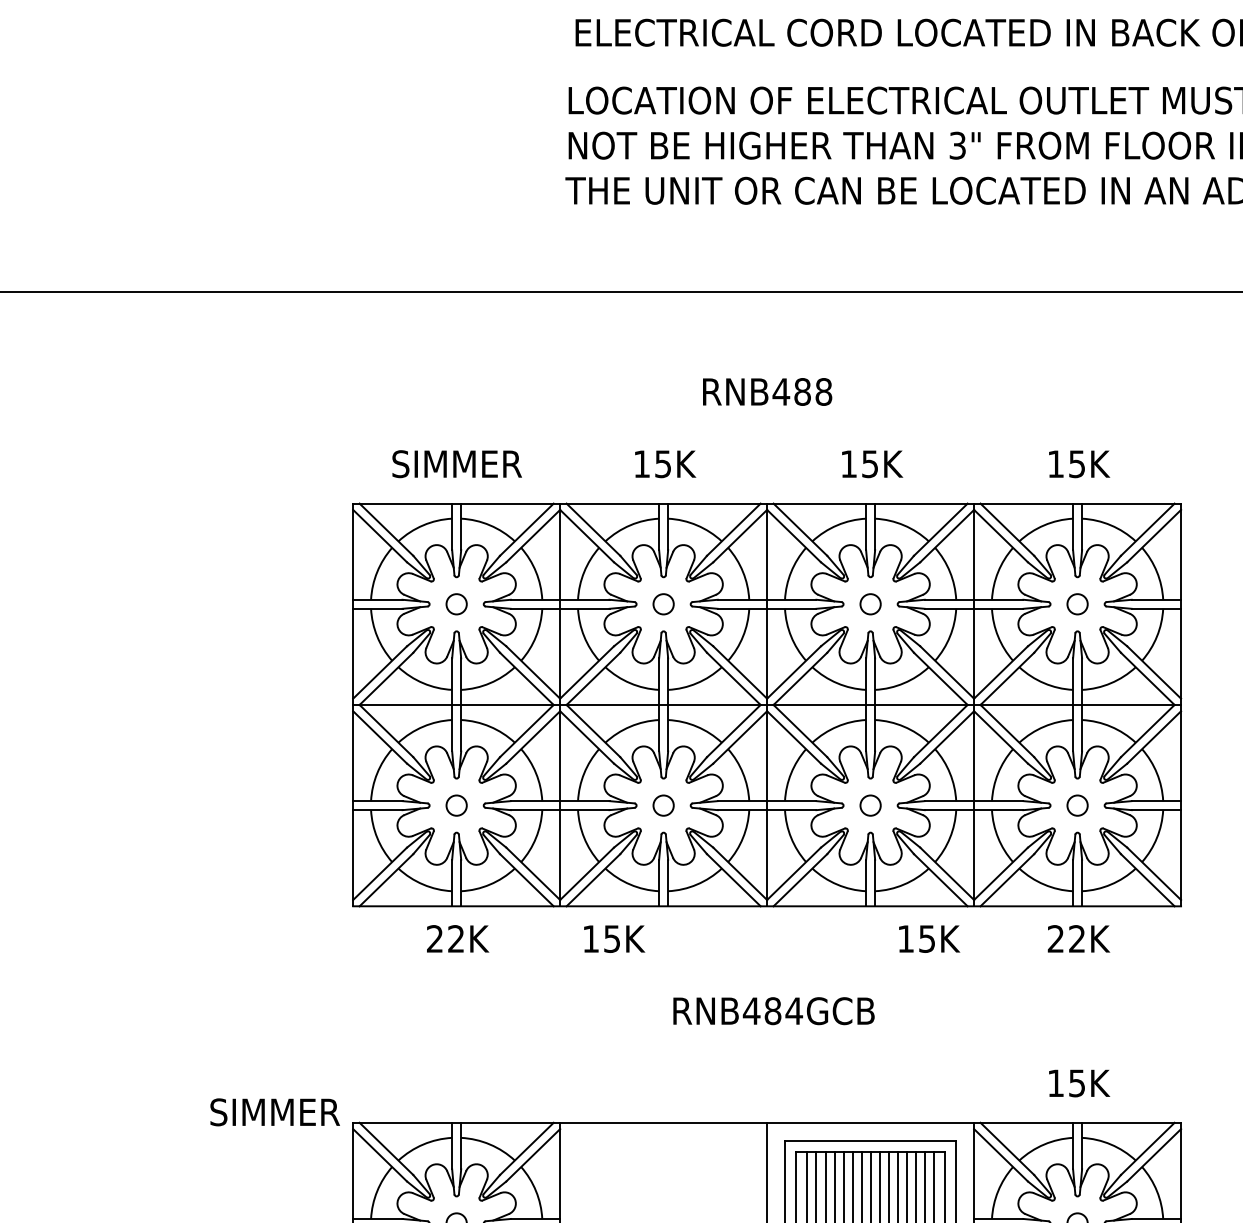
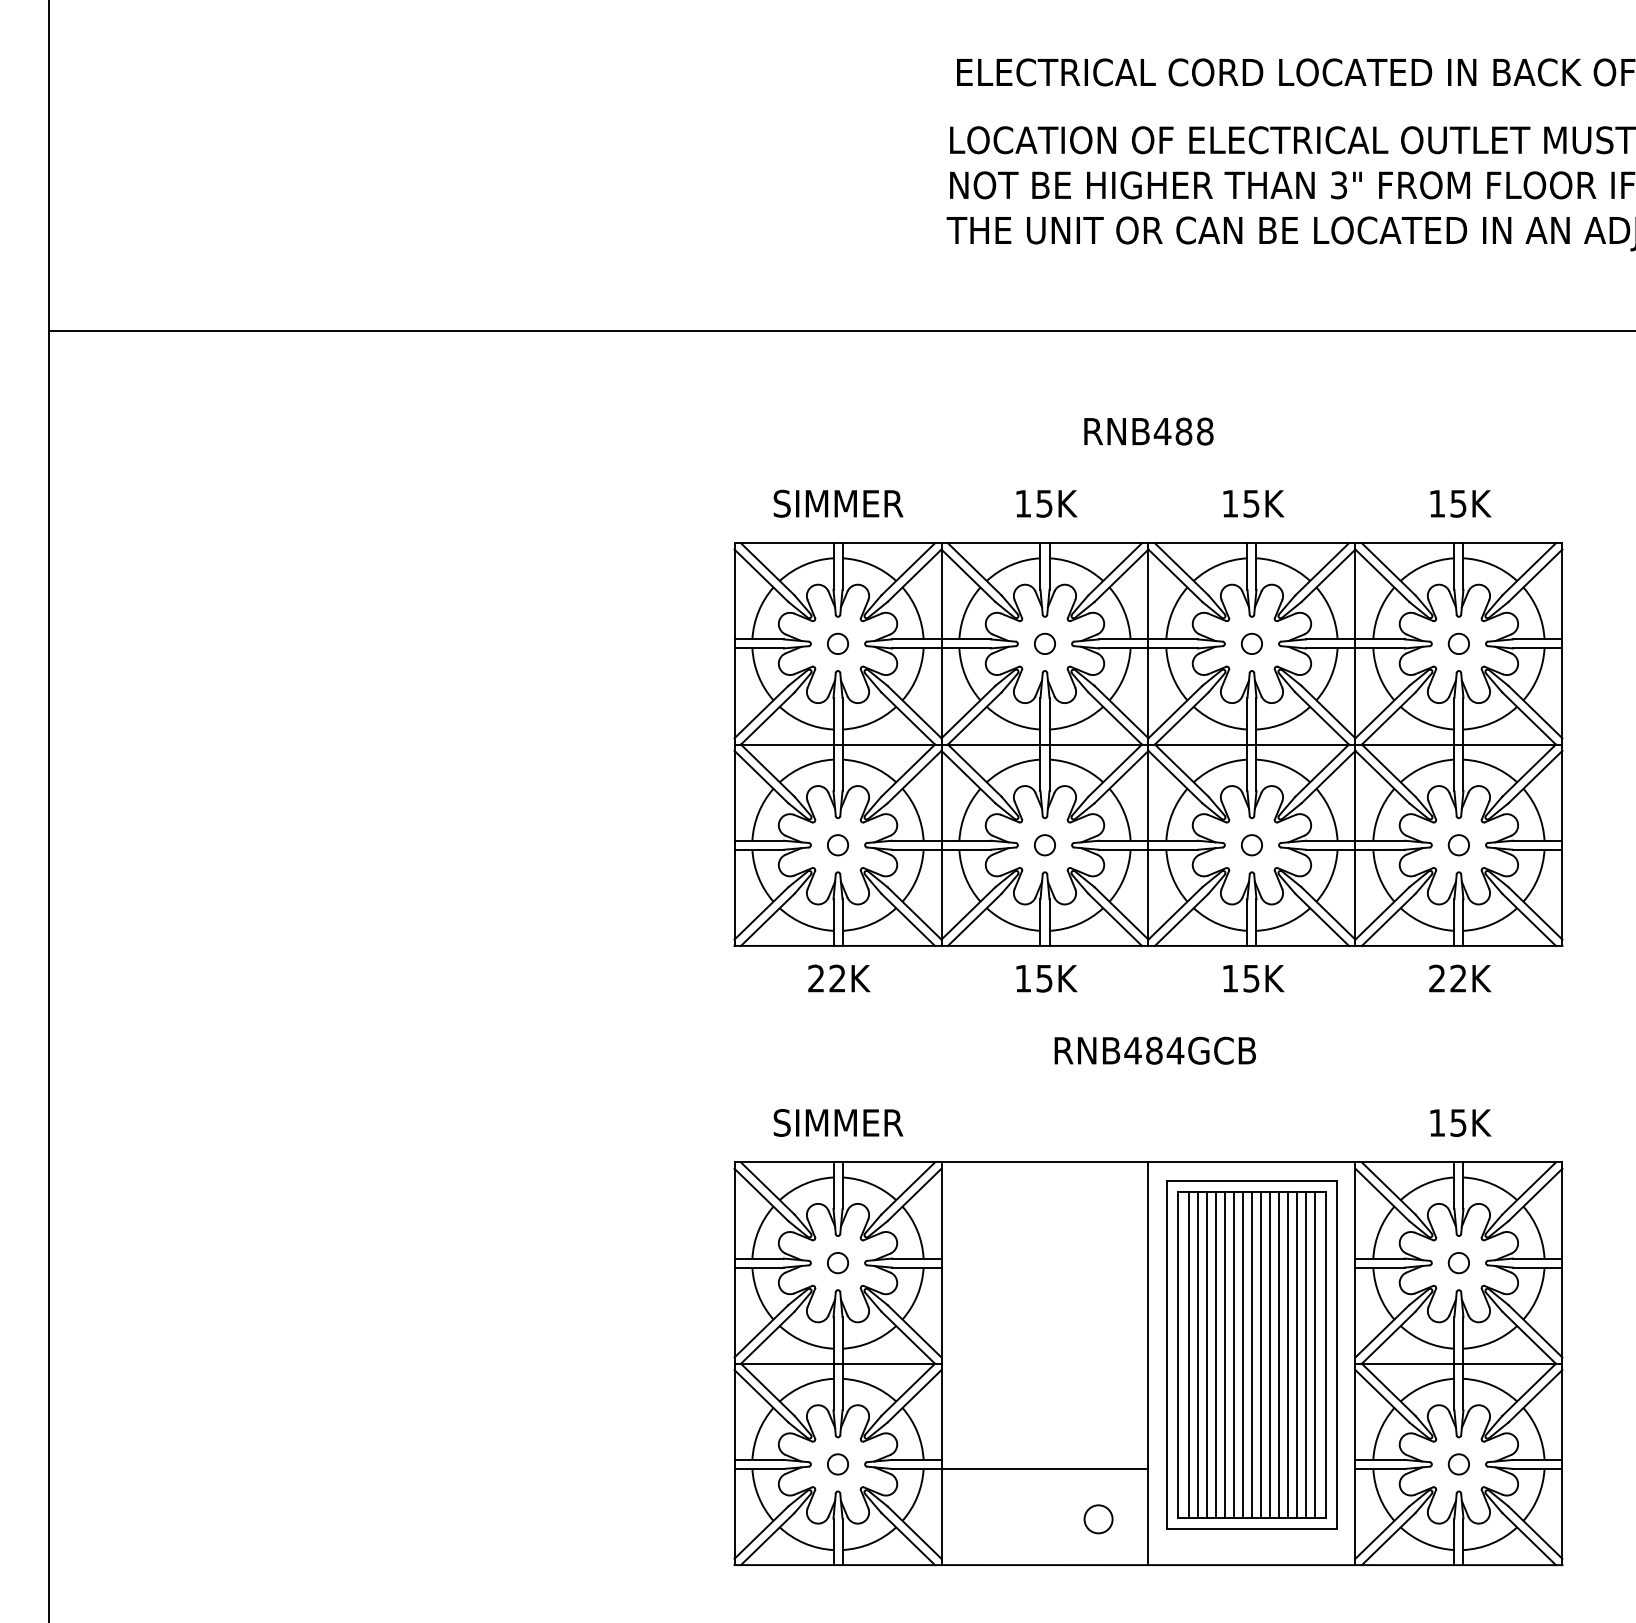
text: (614, 938) -> (1046, 978), moved
text: (929, 938) -> (1253, 978), moved
text: (275, 1111) -> (838, 1122), moved

